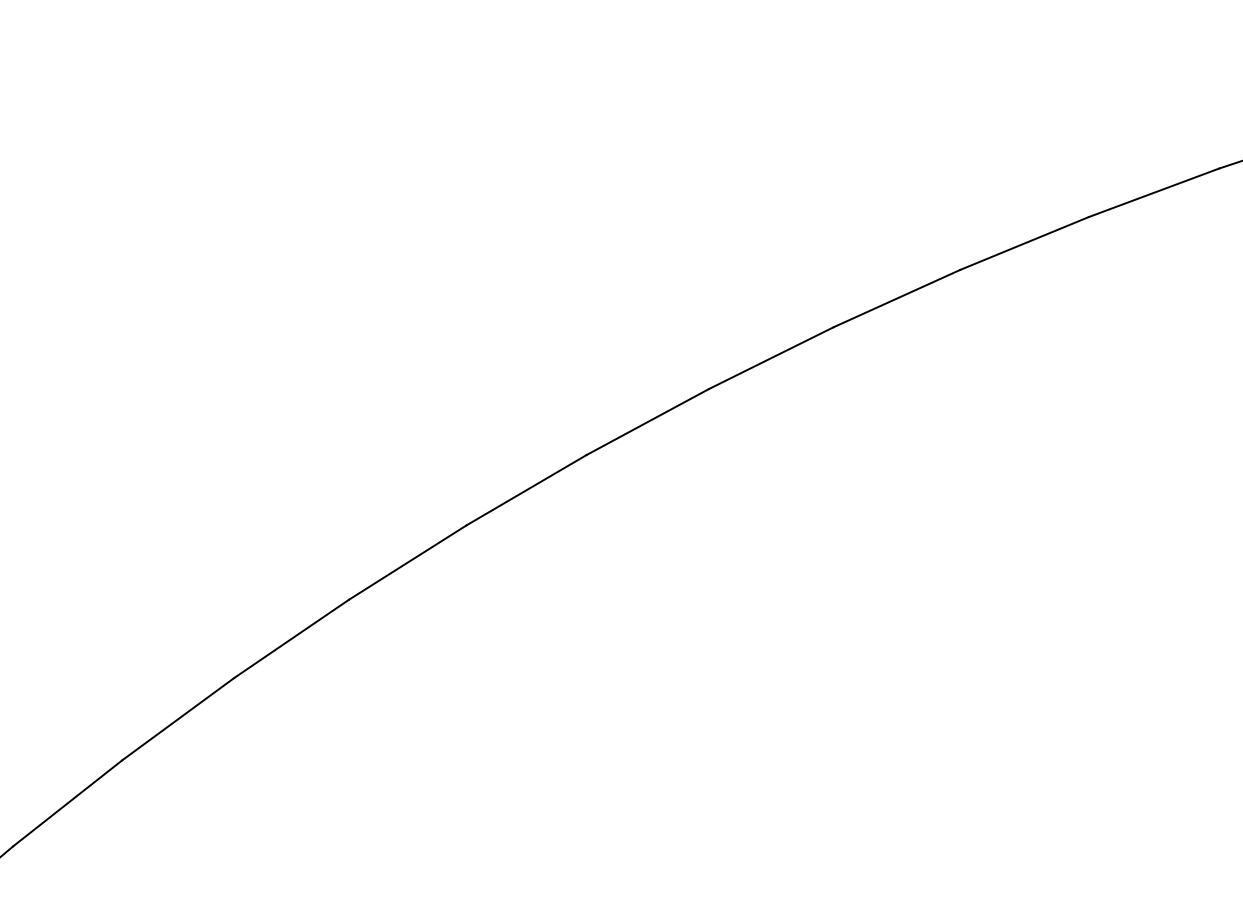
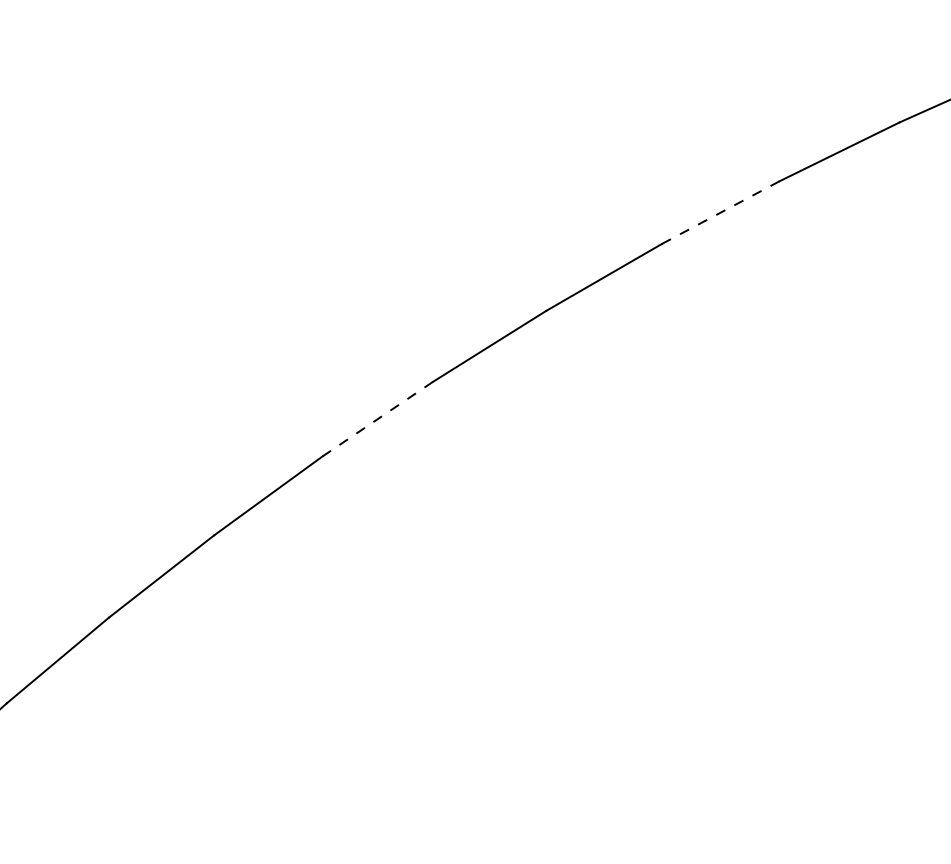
line: (1024, 243) -> (720, 212), solid -> dashed
line: (647, 422) -> (377, 419), solid -> dashed

